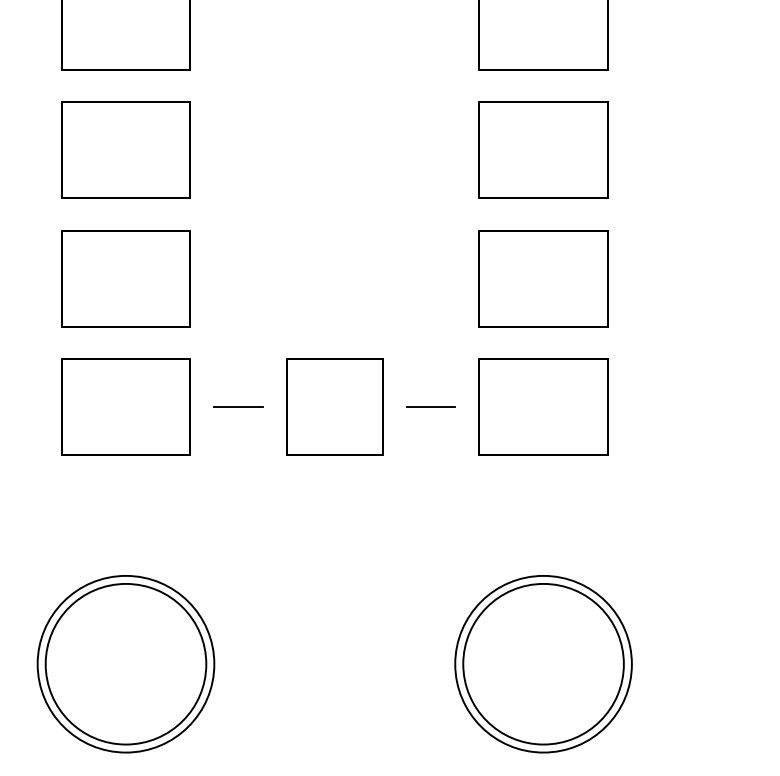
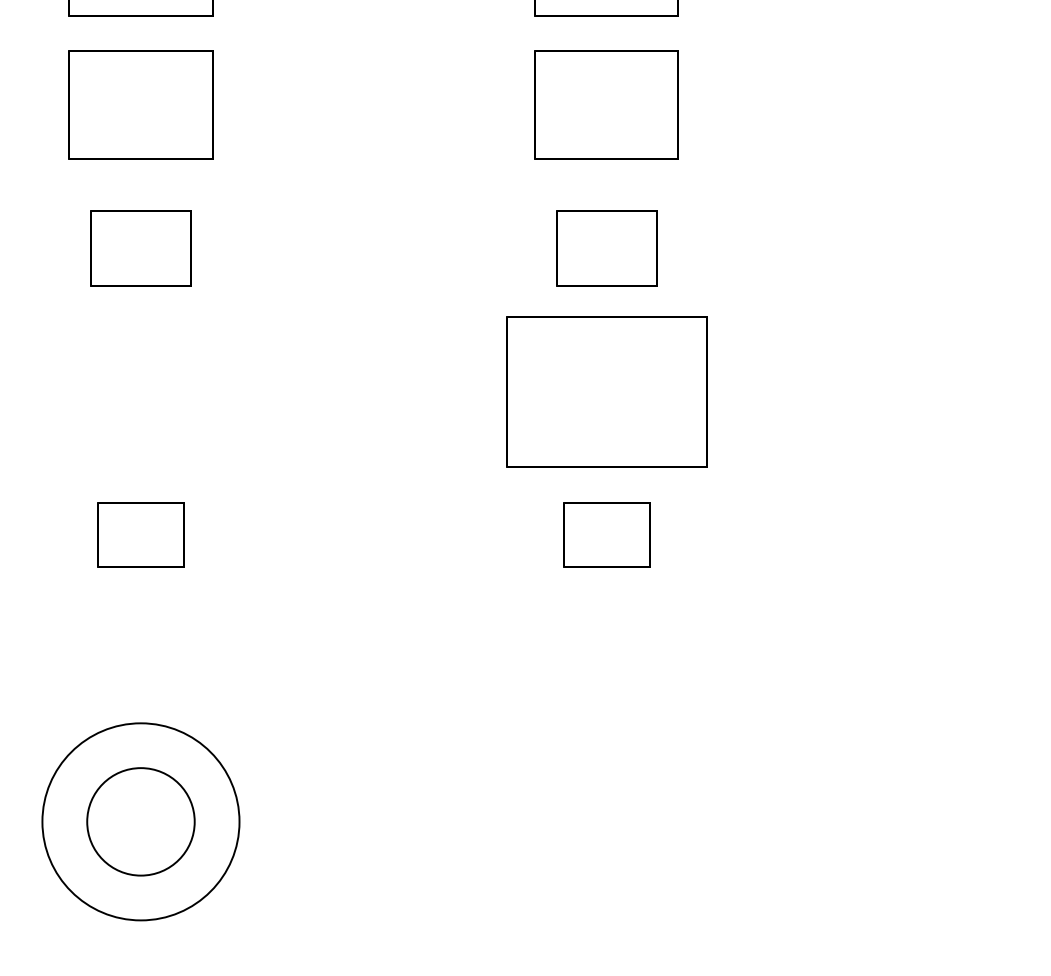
part: (125, 150) -> (140, 248), size x0.7
part: (543, 150) -> (606, 248), size x0.7
part: (125, 278) -> (140, 391), removed
part: (543, 278) -> (606, 391), size x1.4
part: (125, 406) -> (140, 534), size x0.6
part: (334, 406) -> (373, 534), removed
part: (543, 406) -> (606, 534), size x0.6
line: (238, 407) -> (266, 535), removed
line: (431, 407) -> (481, 535), removed
circle: (125, 663) -> (140, 821), size x0.6
part: (543, 663) -> (606, 821), removed

